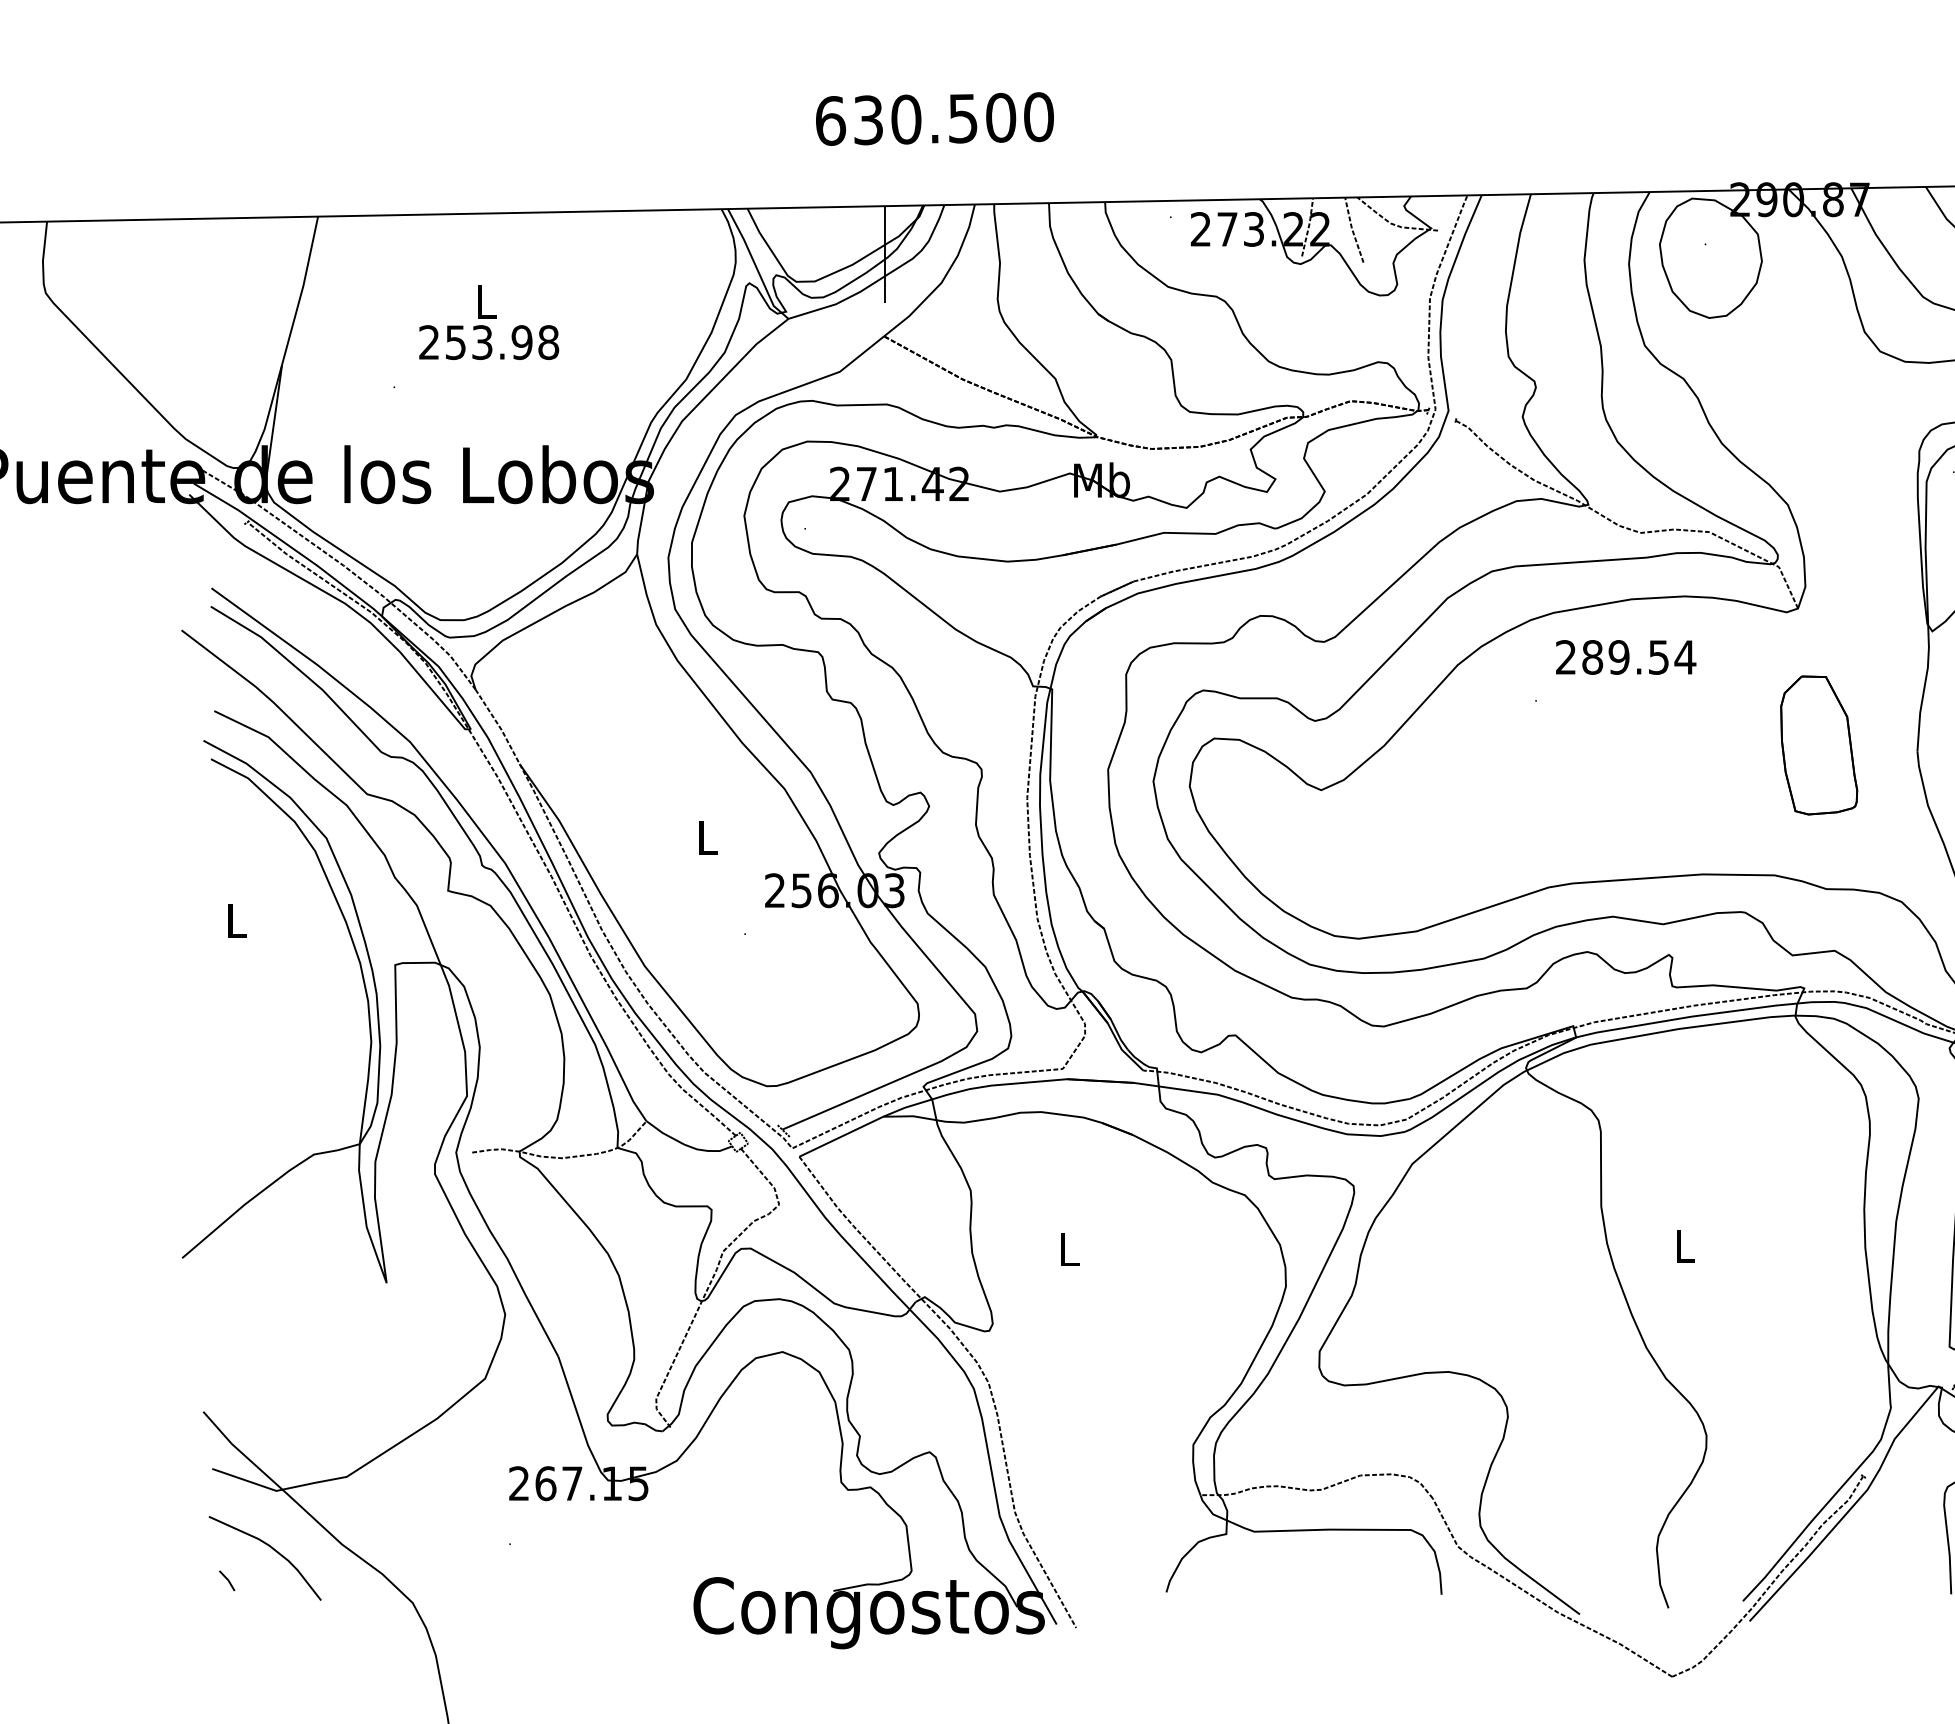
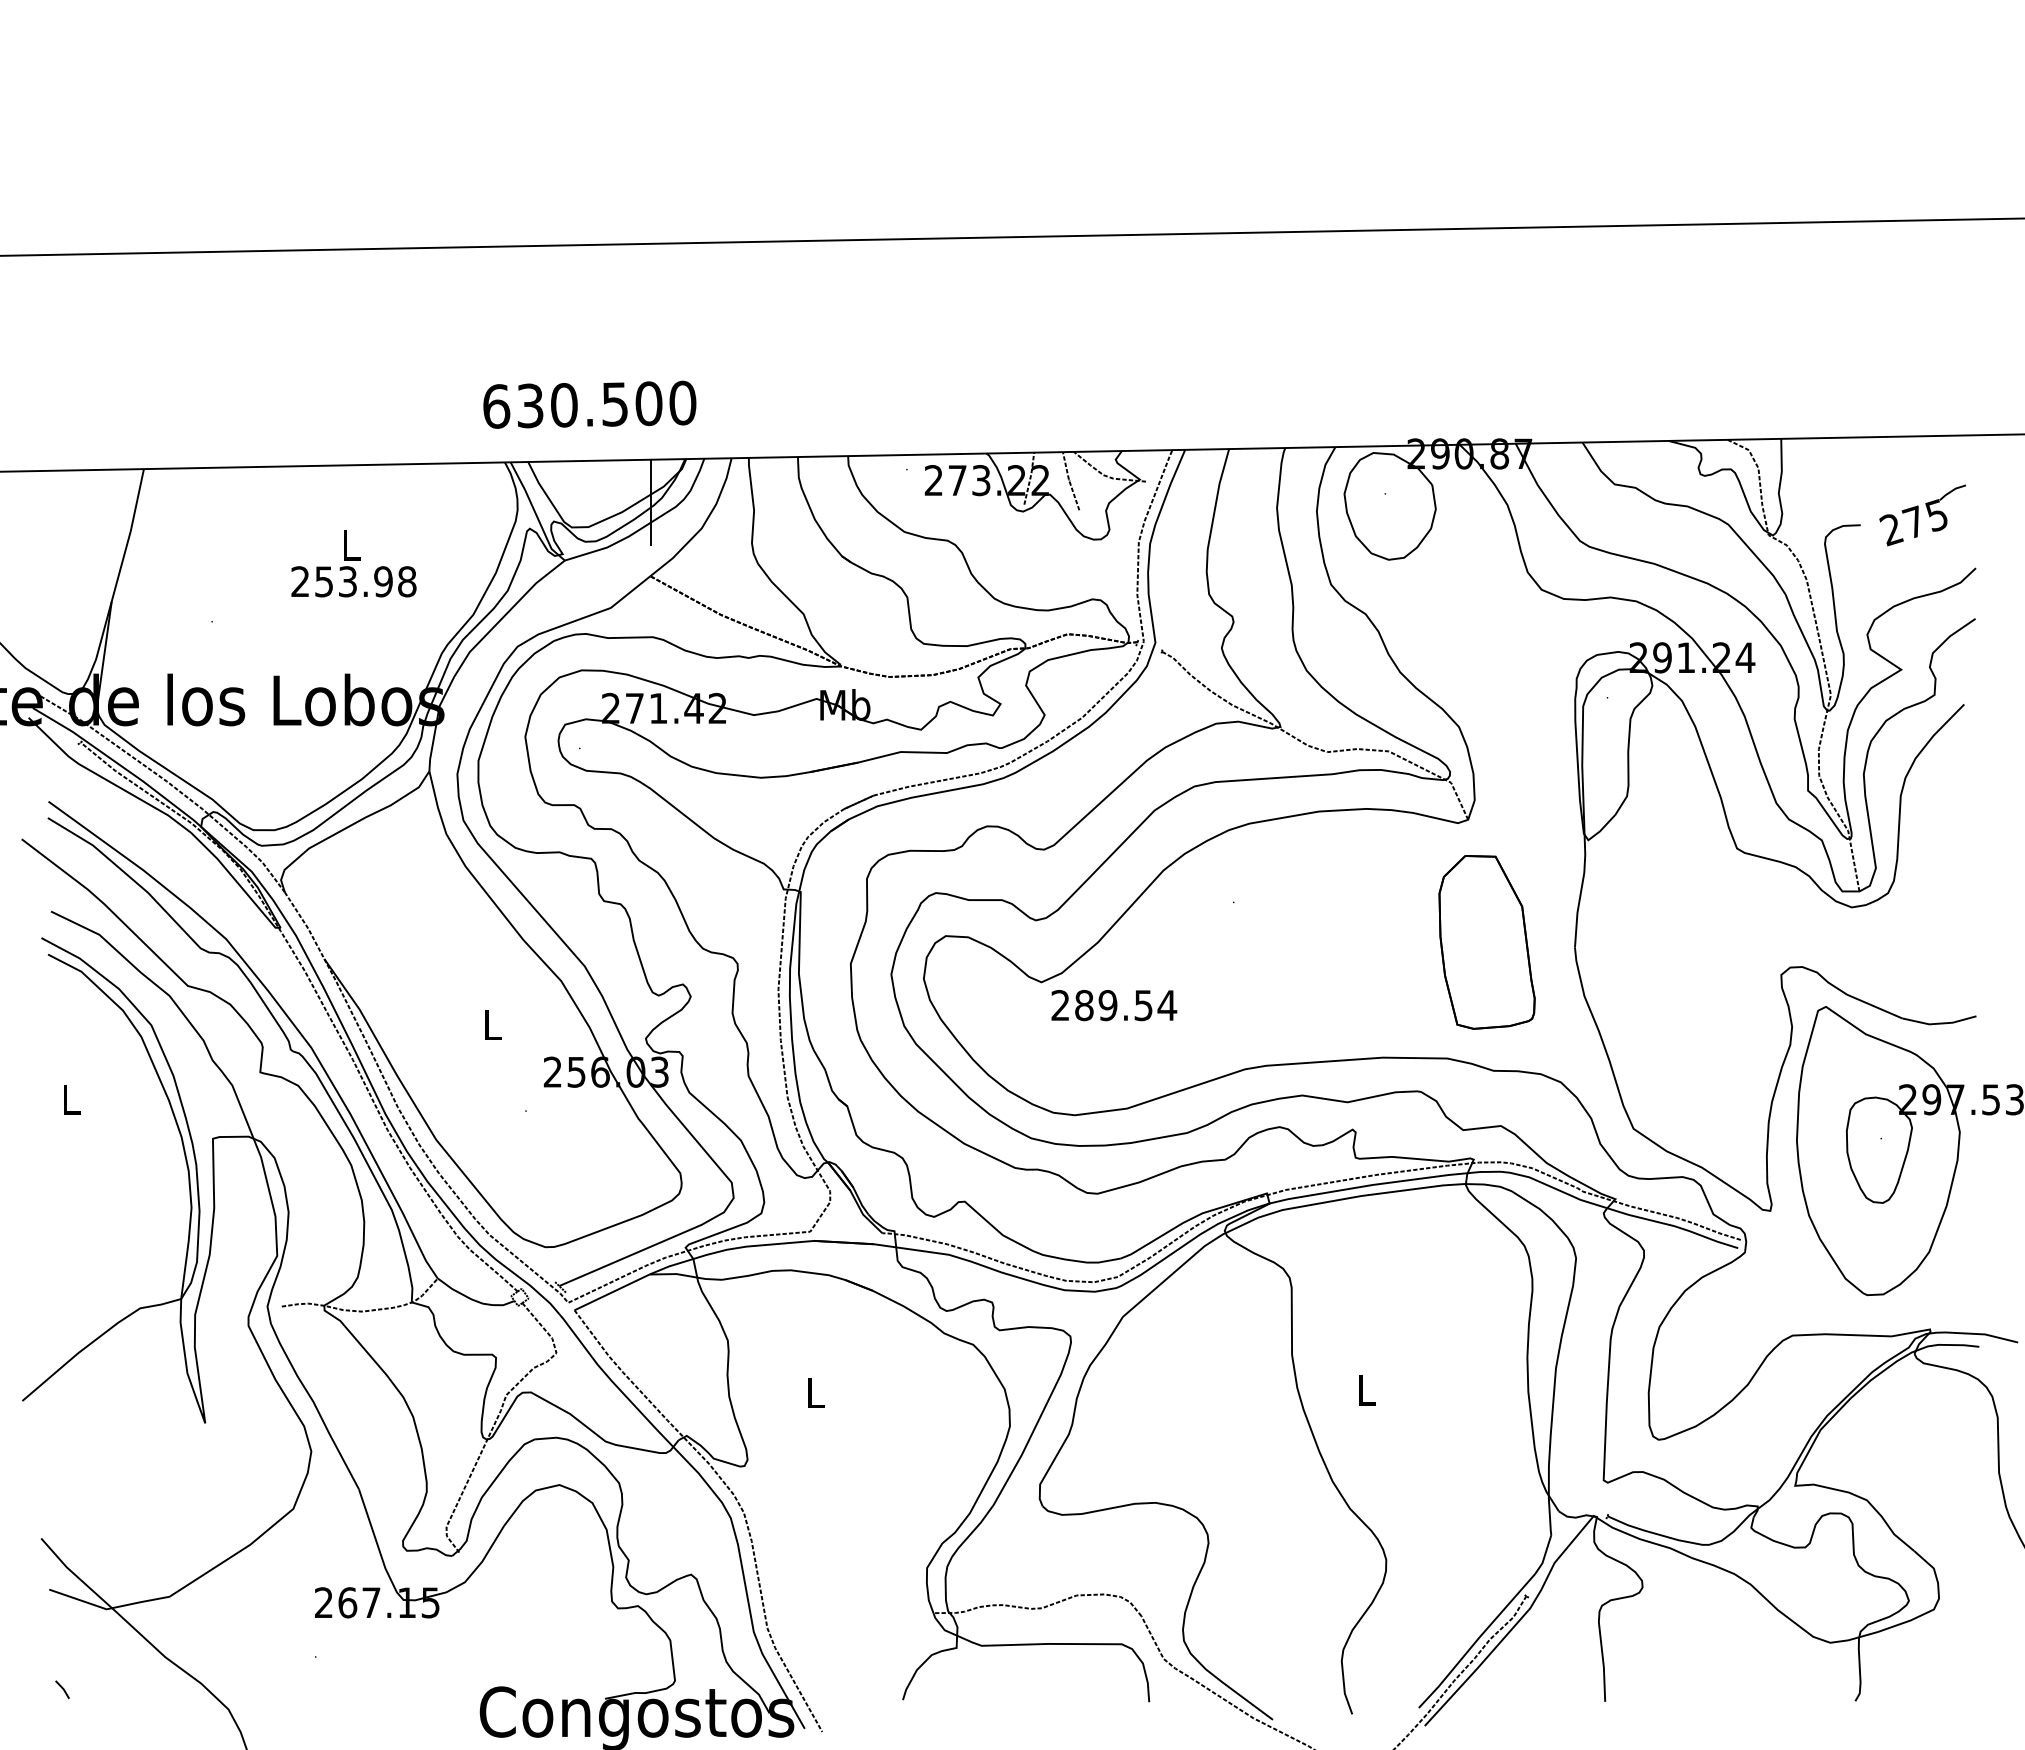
text: (934, 118) -> (589, 404), moved
text: (488, 322) -> (353, 563), moved
text: (1626, 657) -> (1114, 1005), moved
part: (1818, 744) -> (1486, 941), size x1.4
curve: (272, 1550) -> (103, 1662), removed

